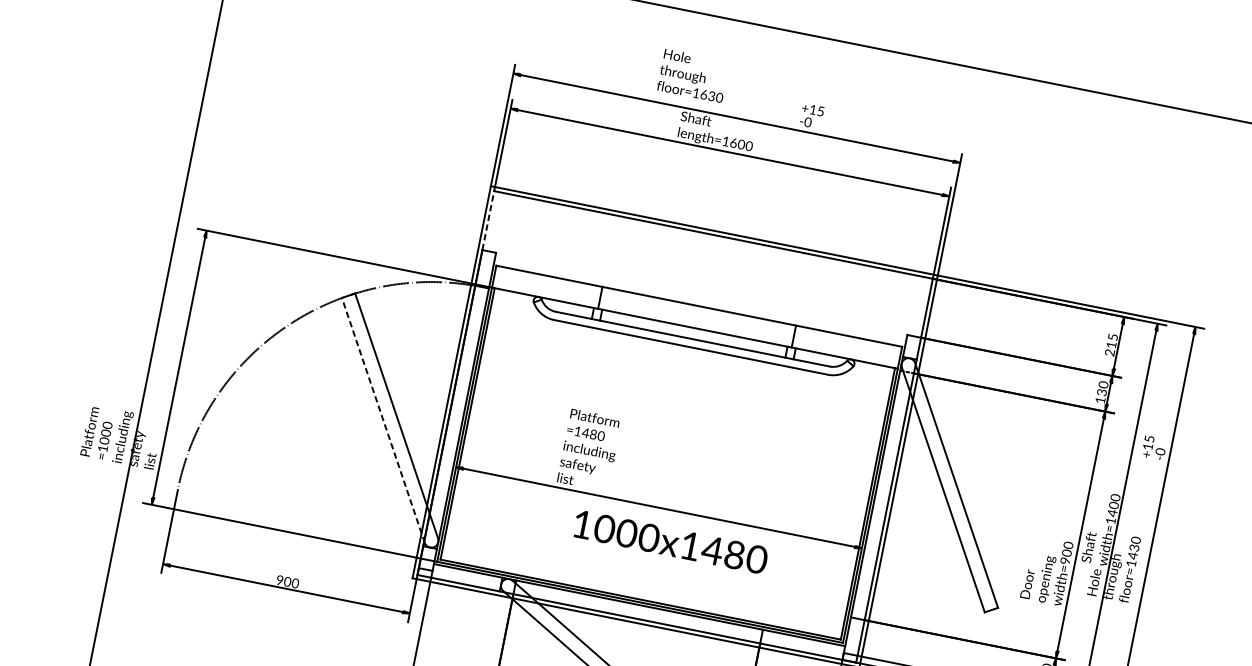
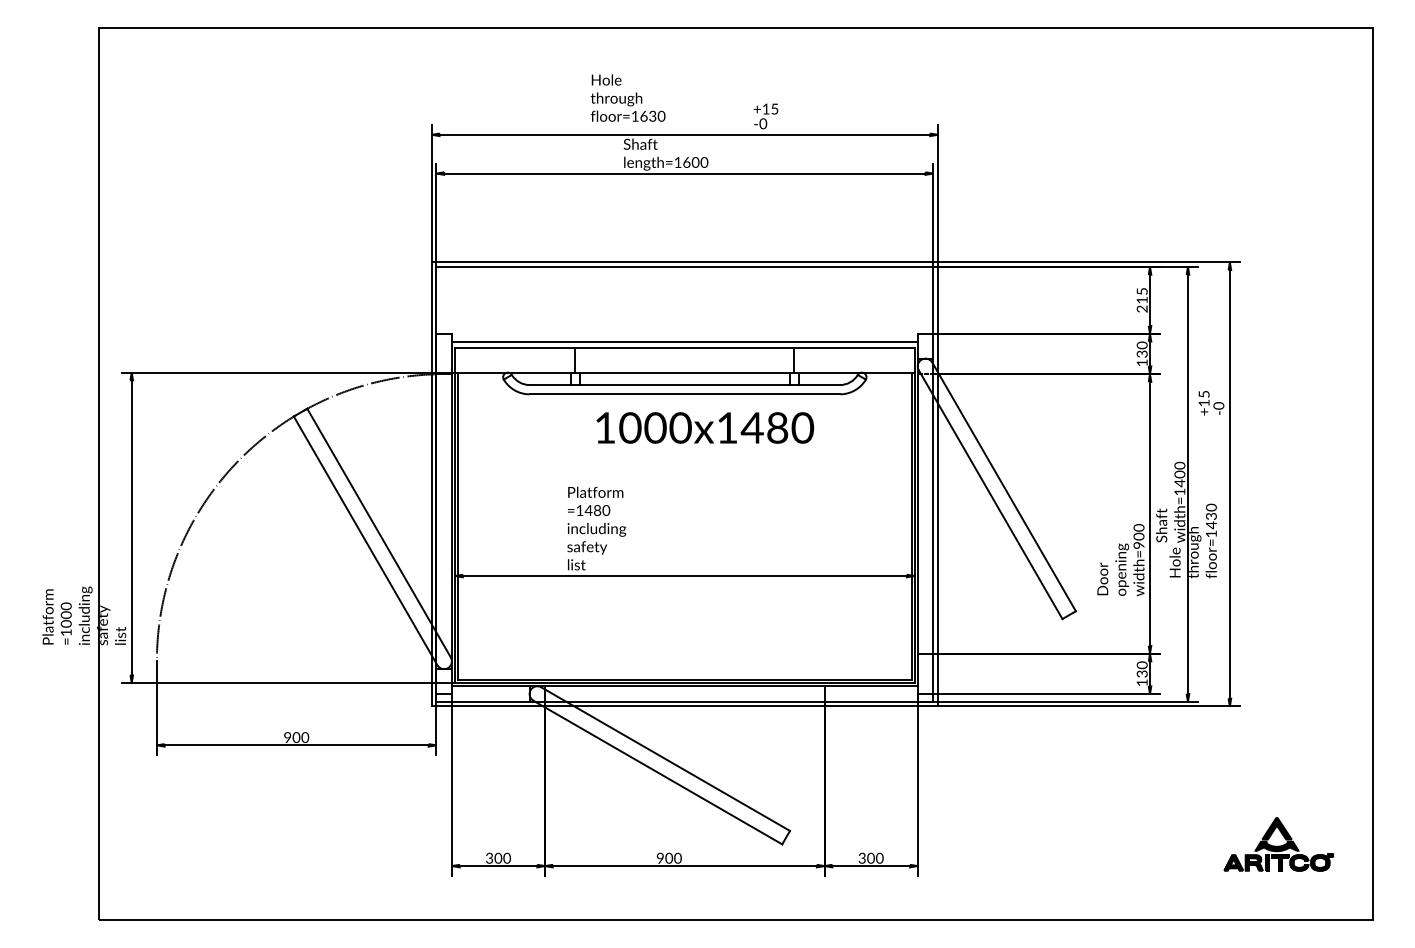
line: (488, 219) -> (436, 299), dashed -> solid
line: (700, 300) -> (684, 341), added
line: (383, 420) -> (365, 540), dashed -> solid
text: (671, 541) -> (705, 427), moved

